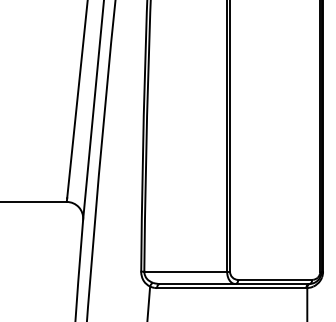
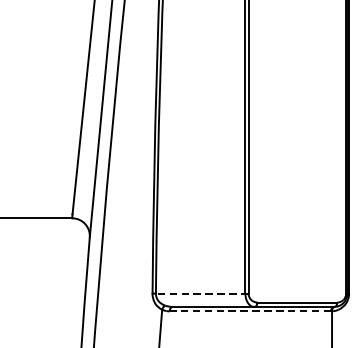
line: (187, 271) -> (202, 293), solid -> dashed
line: (231, 288) -> (250, 311), solid -> dashed

